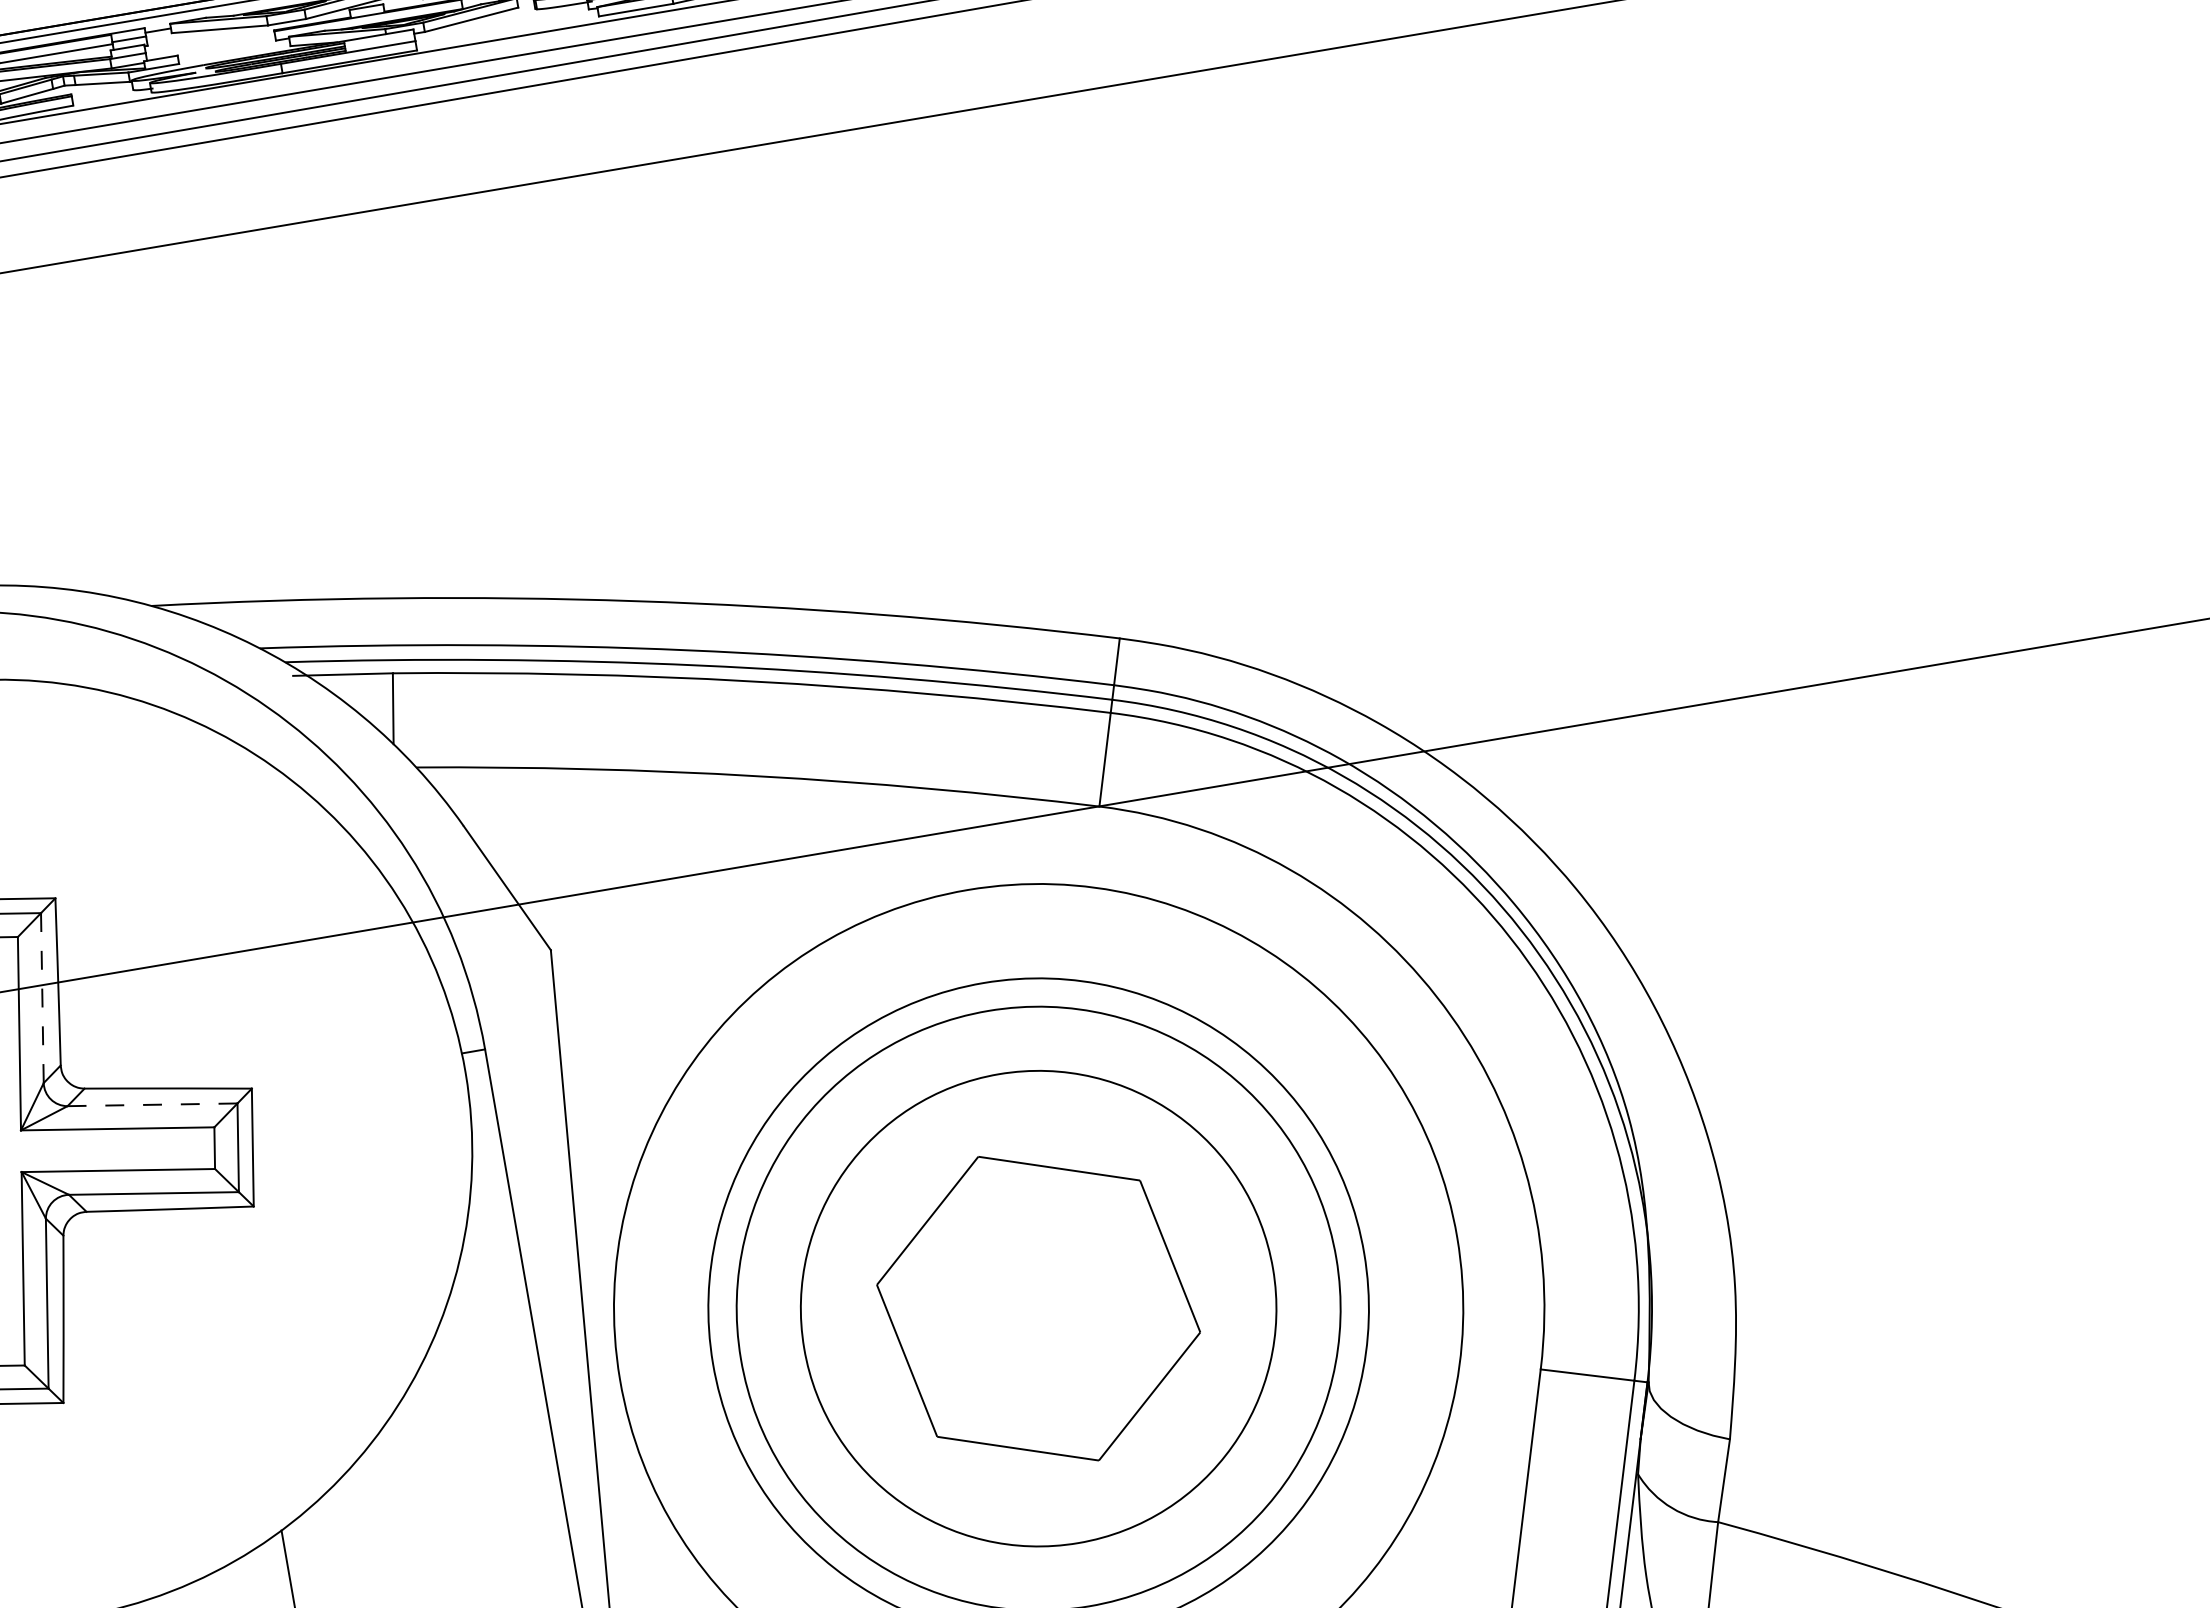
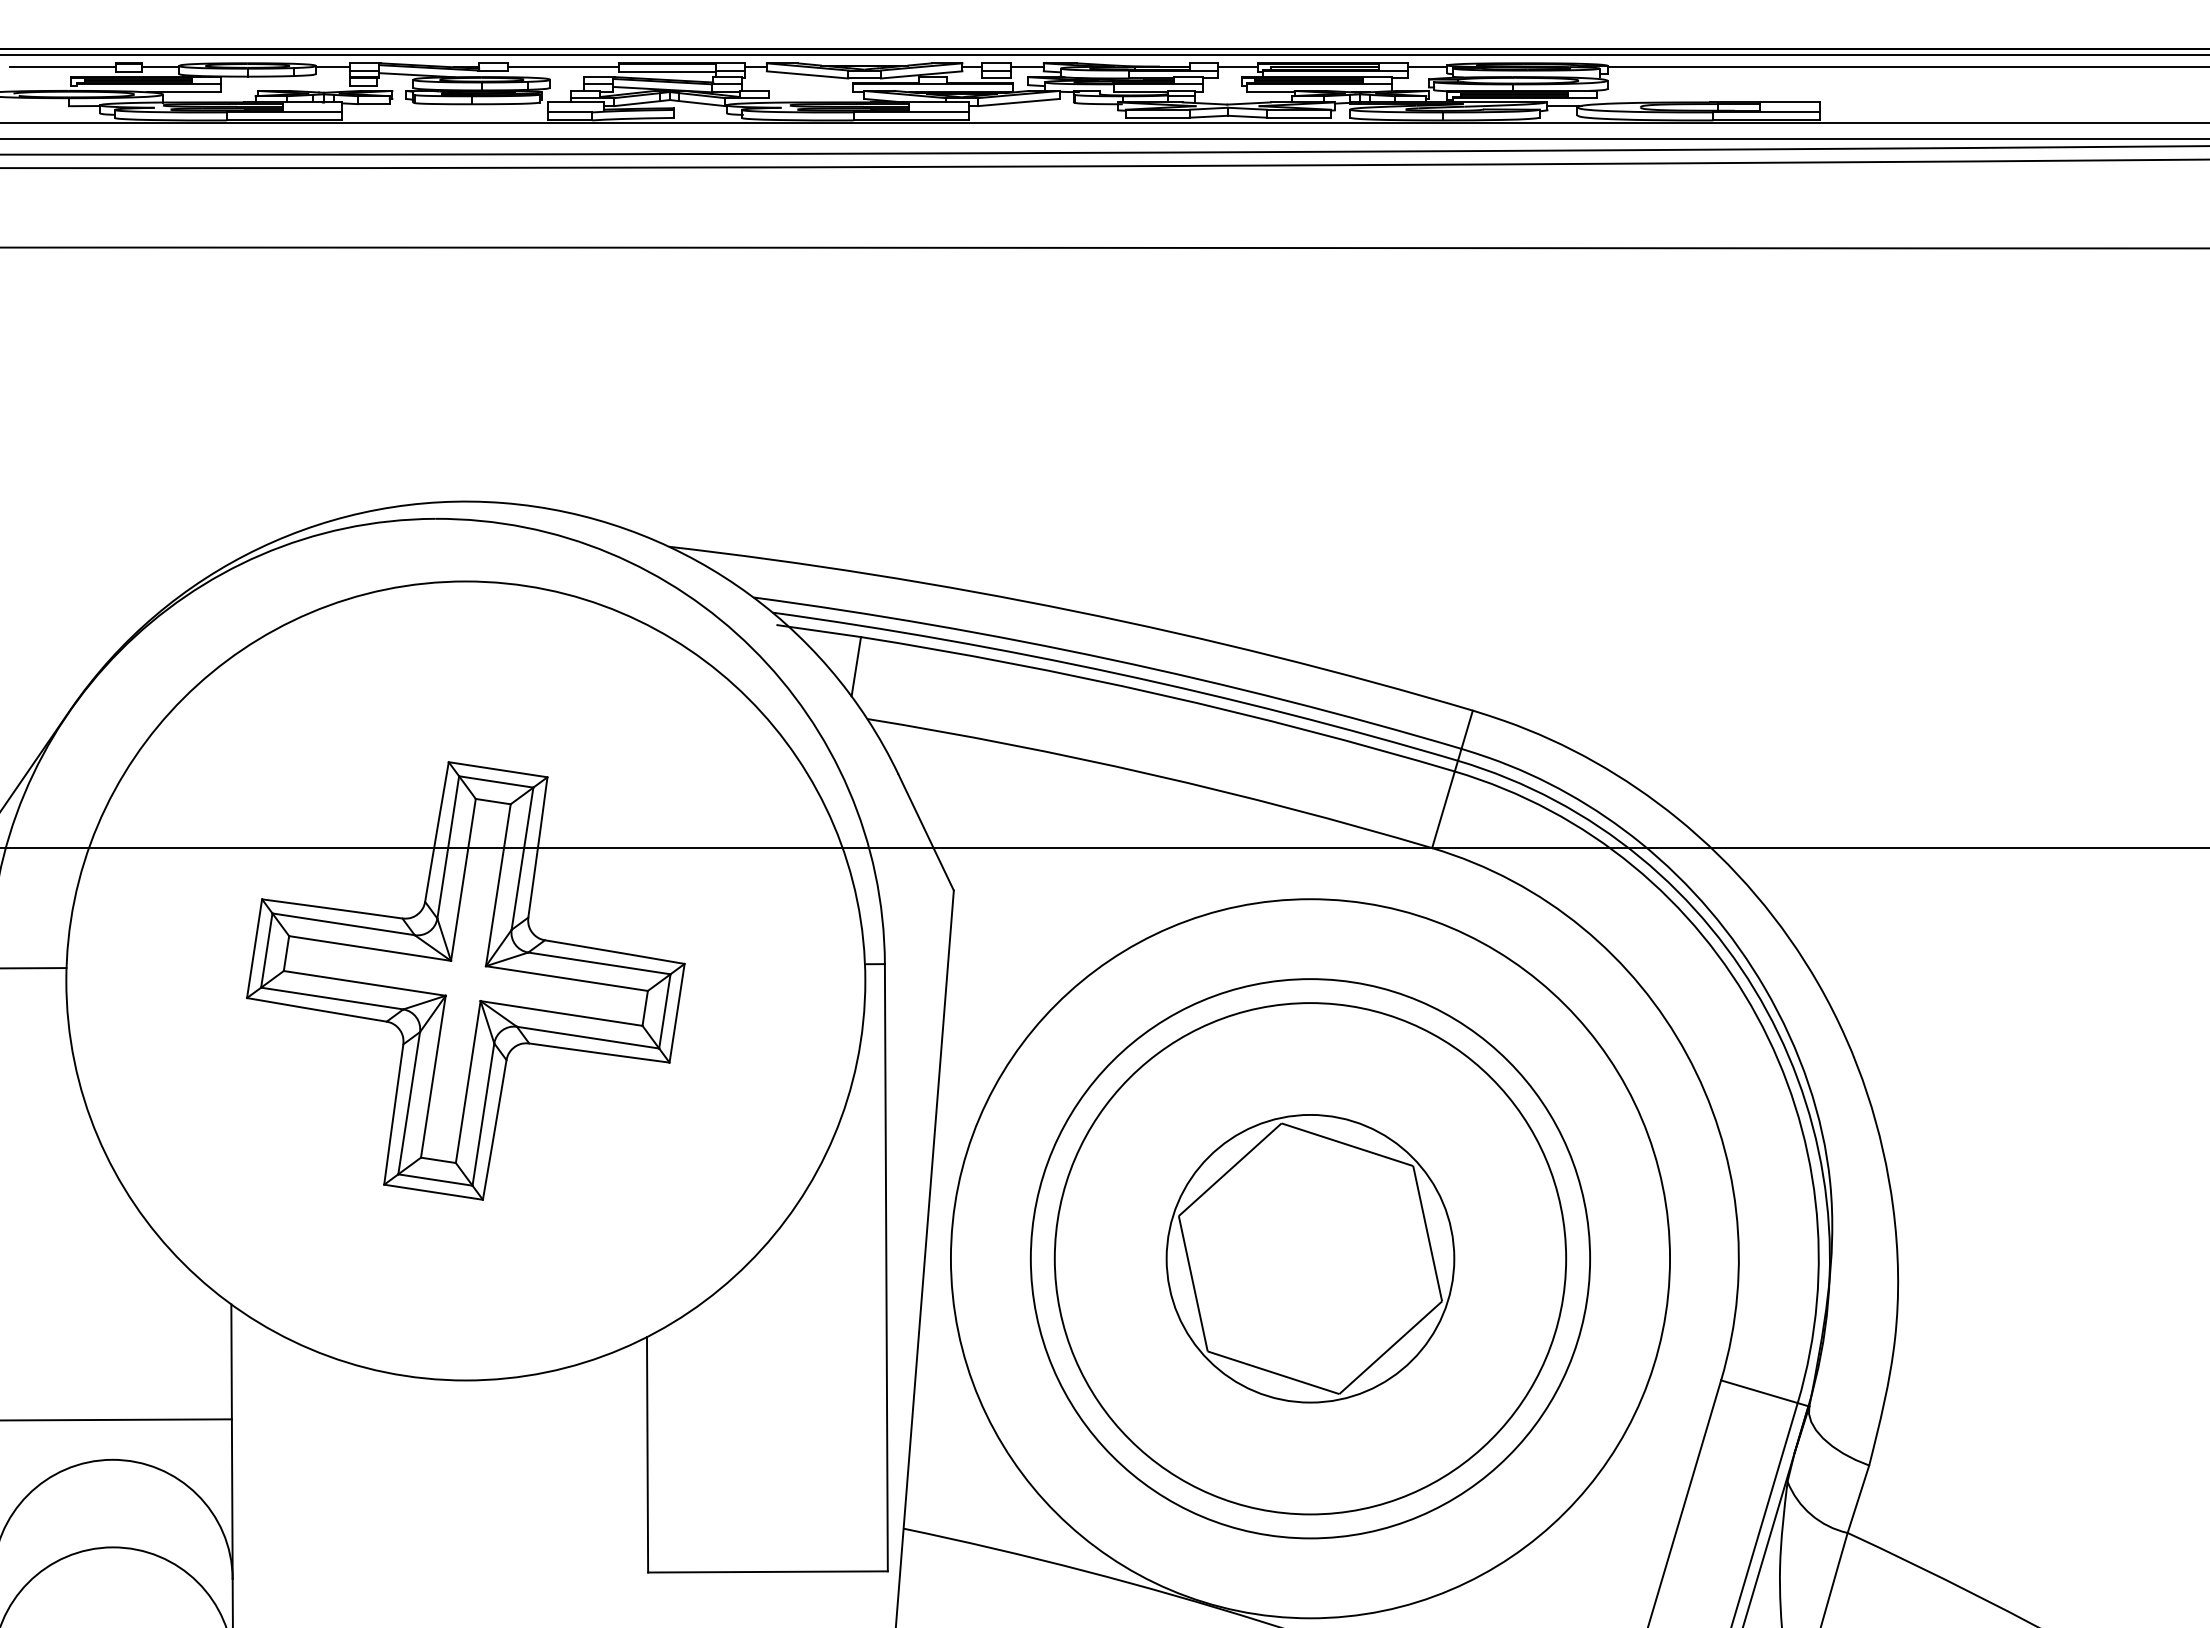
line: (42, 997) -> (522, 858), dashed -> solid
line: (152, 1104) -> (599, 963), dashed -> solid
circle: (1038, 1308) -> (1310, 1258), size x0.71

